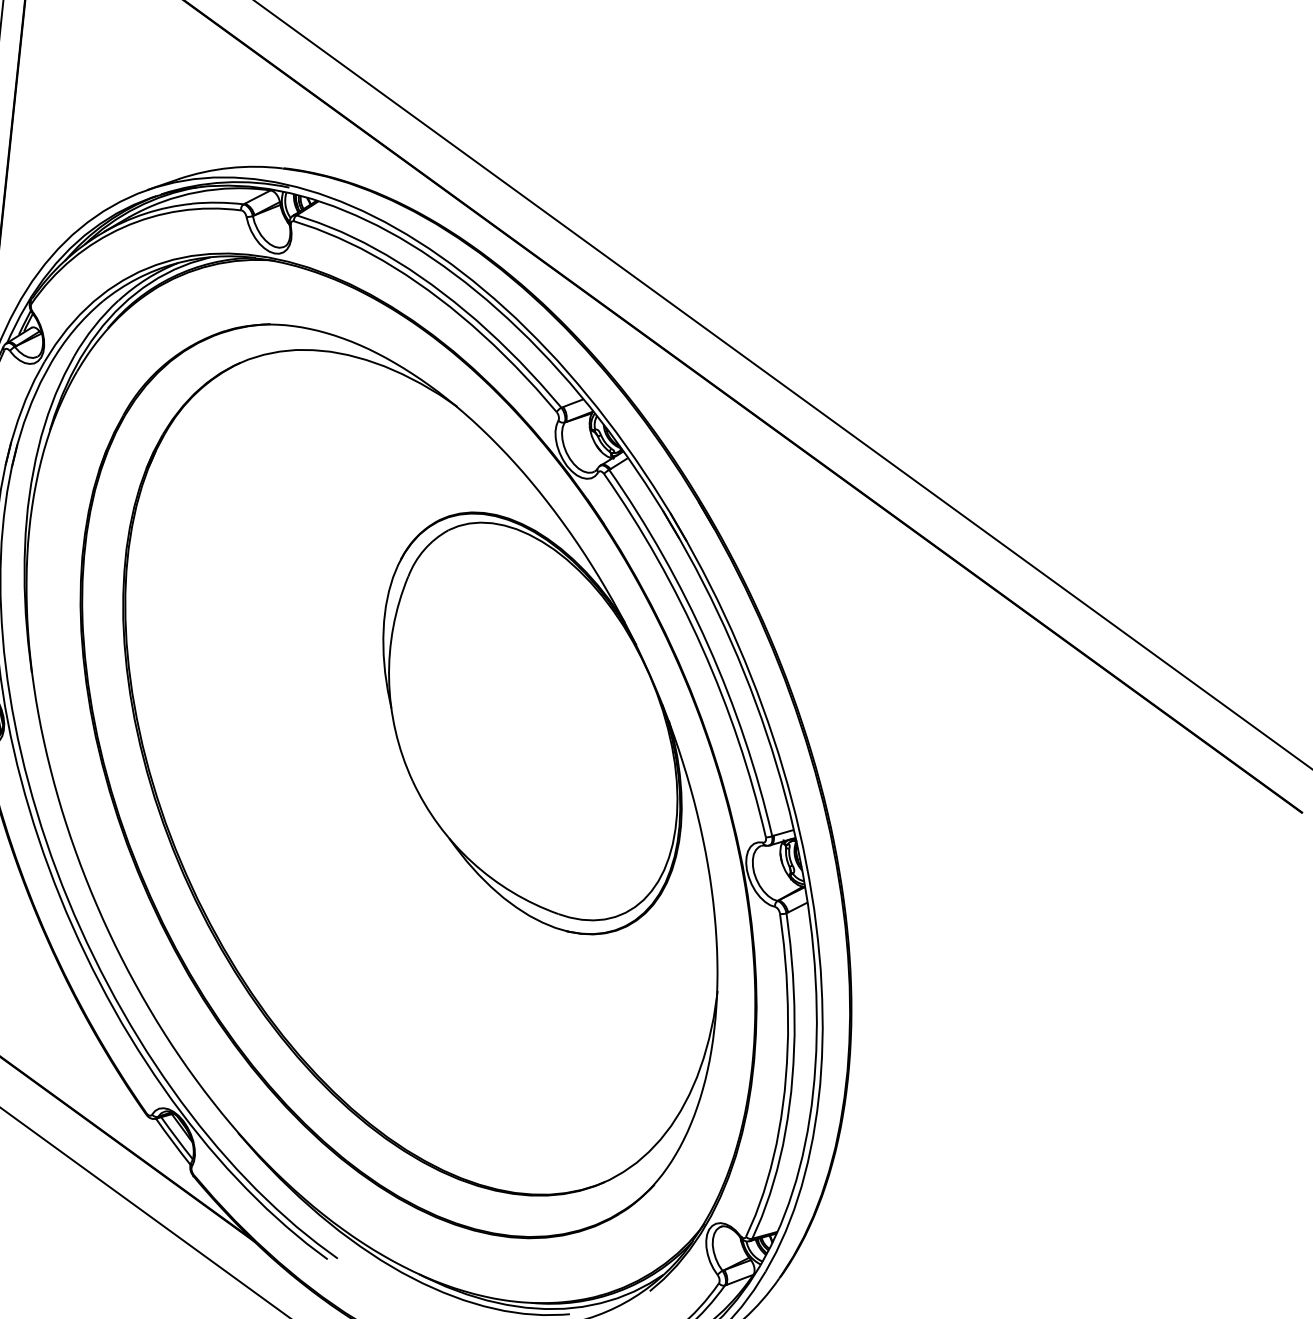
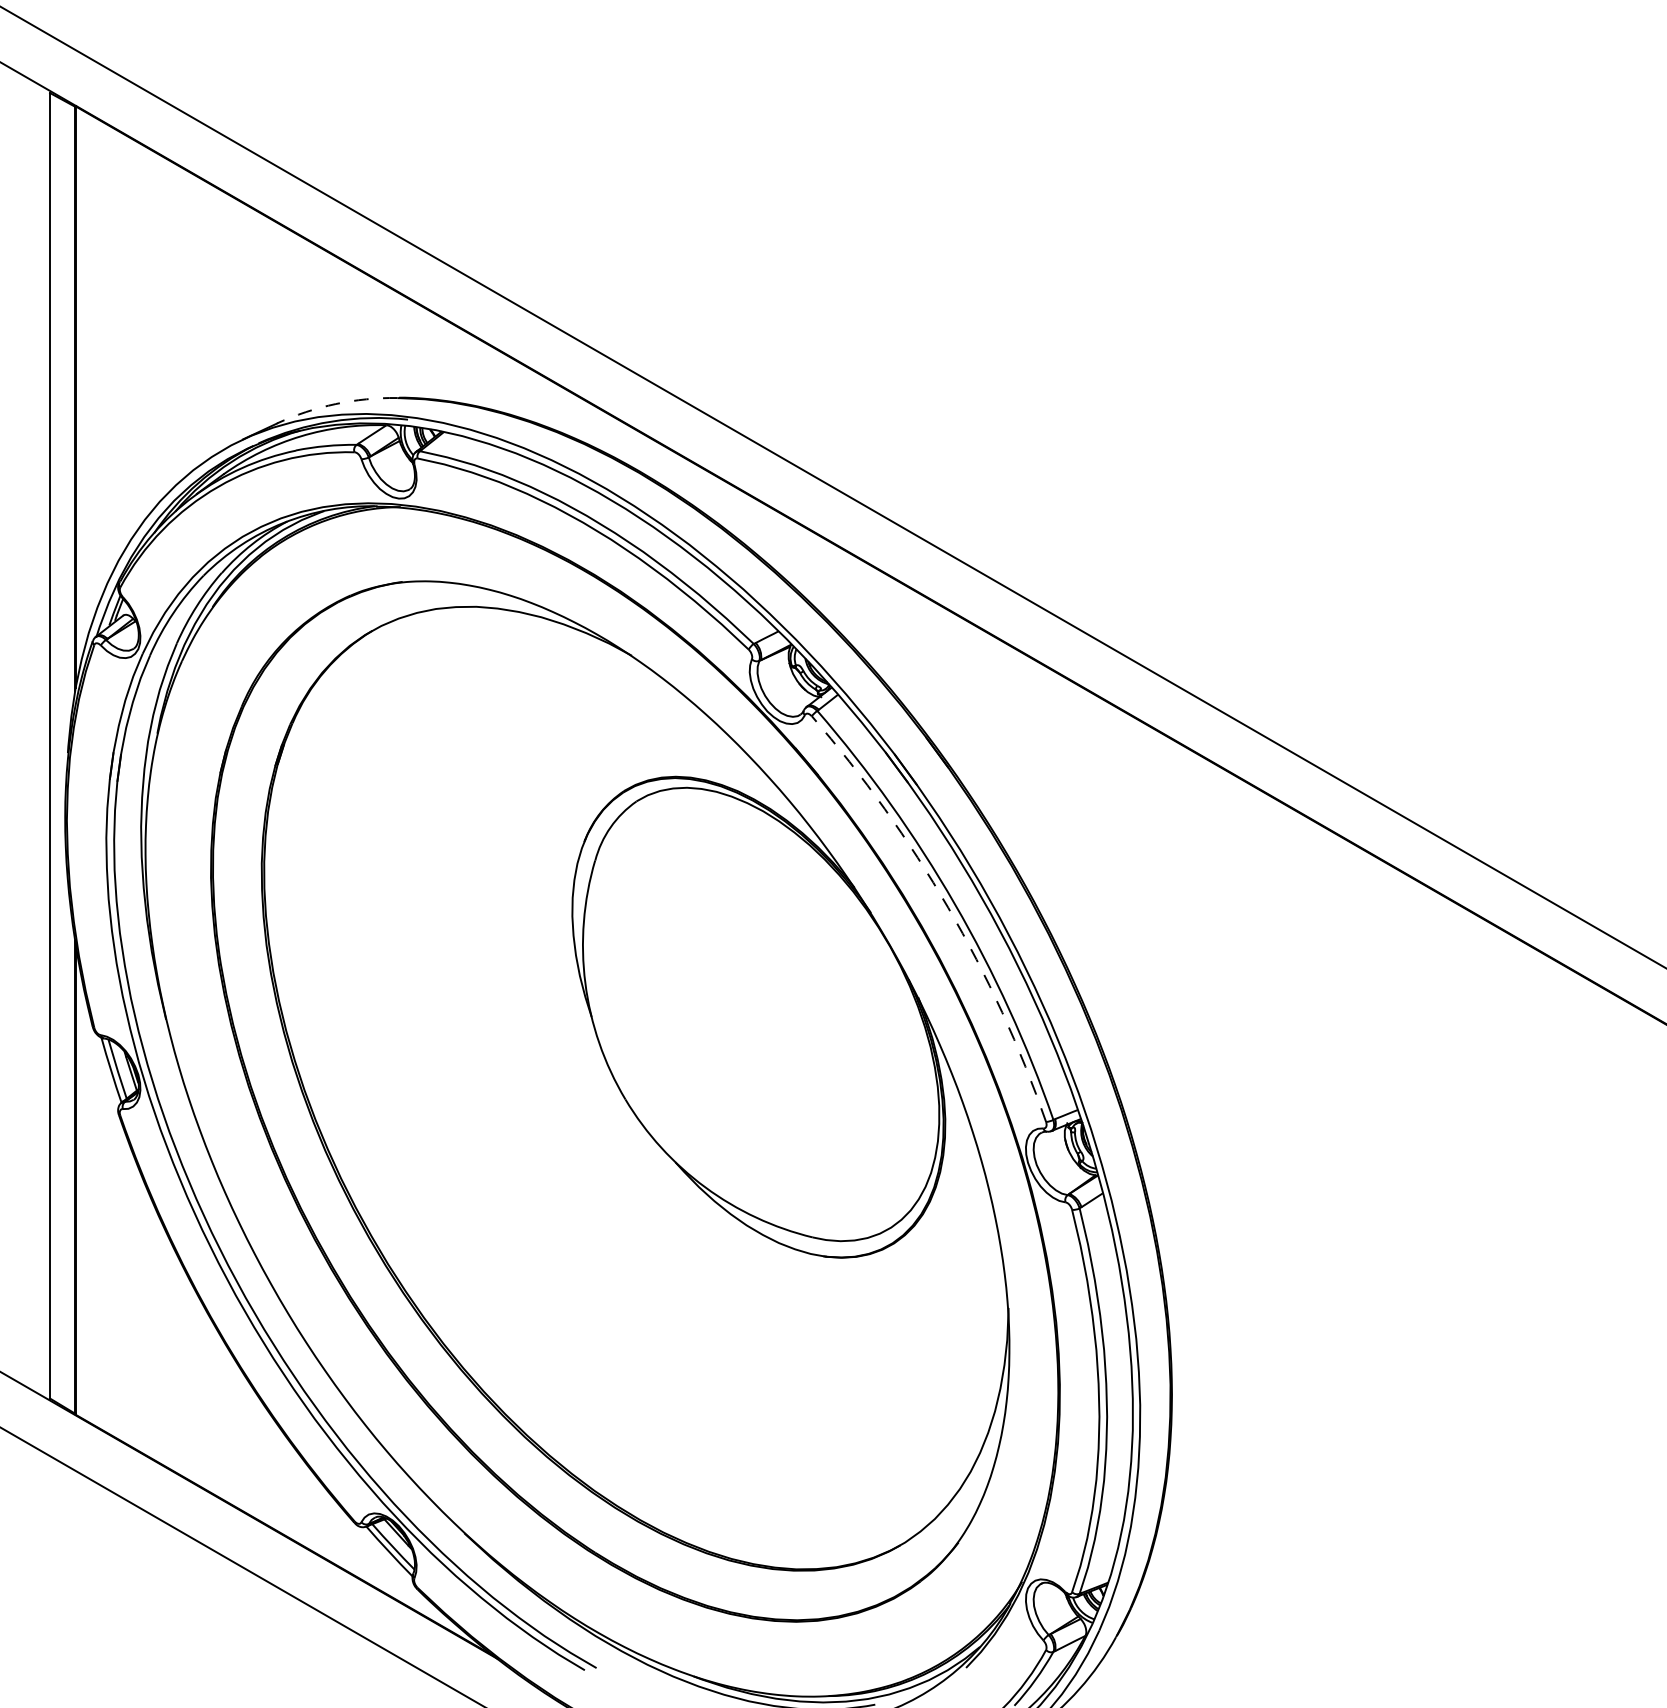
arc: (229, 168) -> (335, 404), solid -> dashed
arc: (702, 647) -> (948, 907), solid -> dashed

